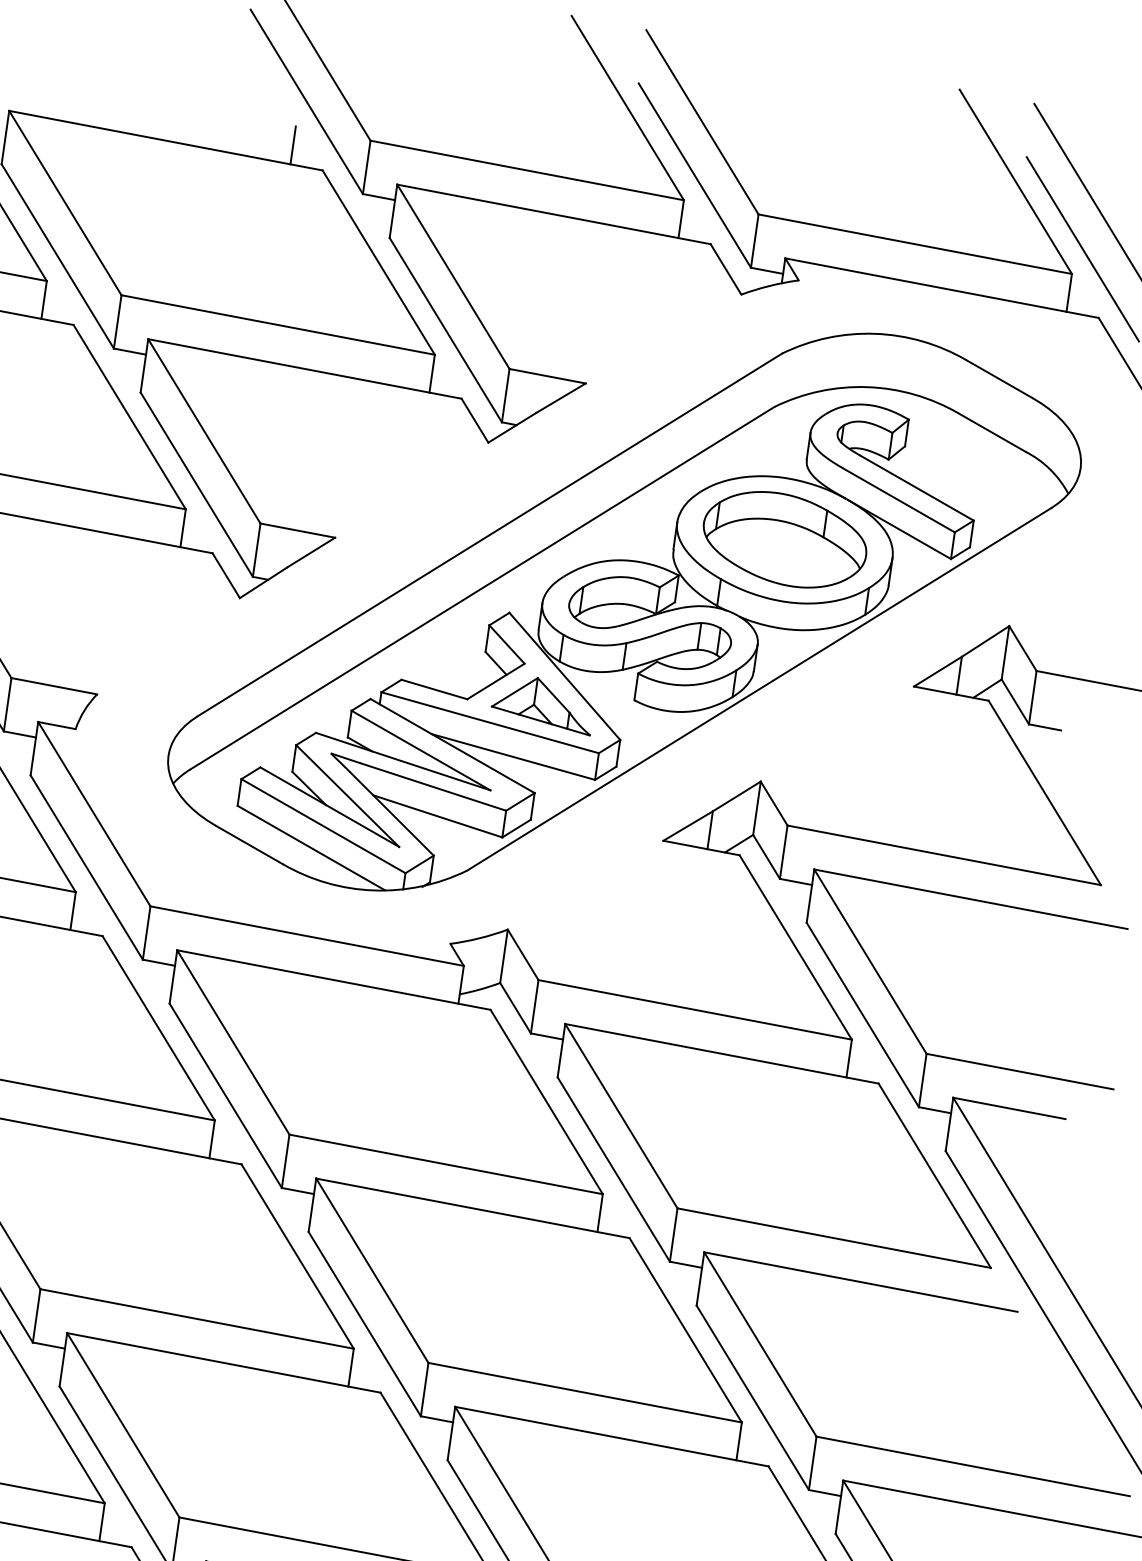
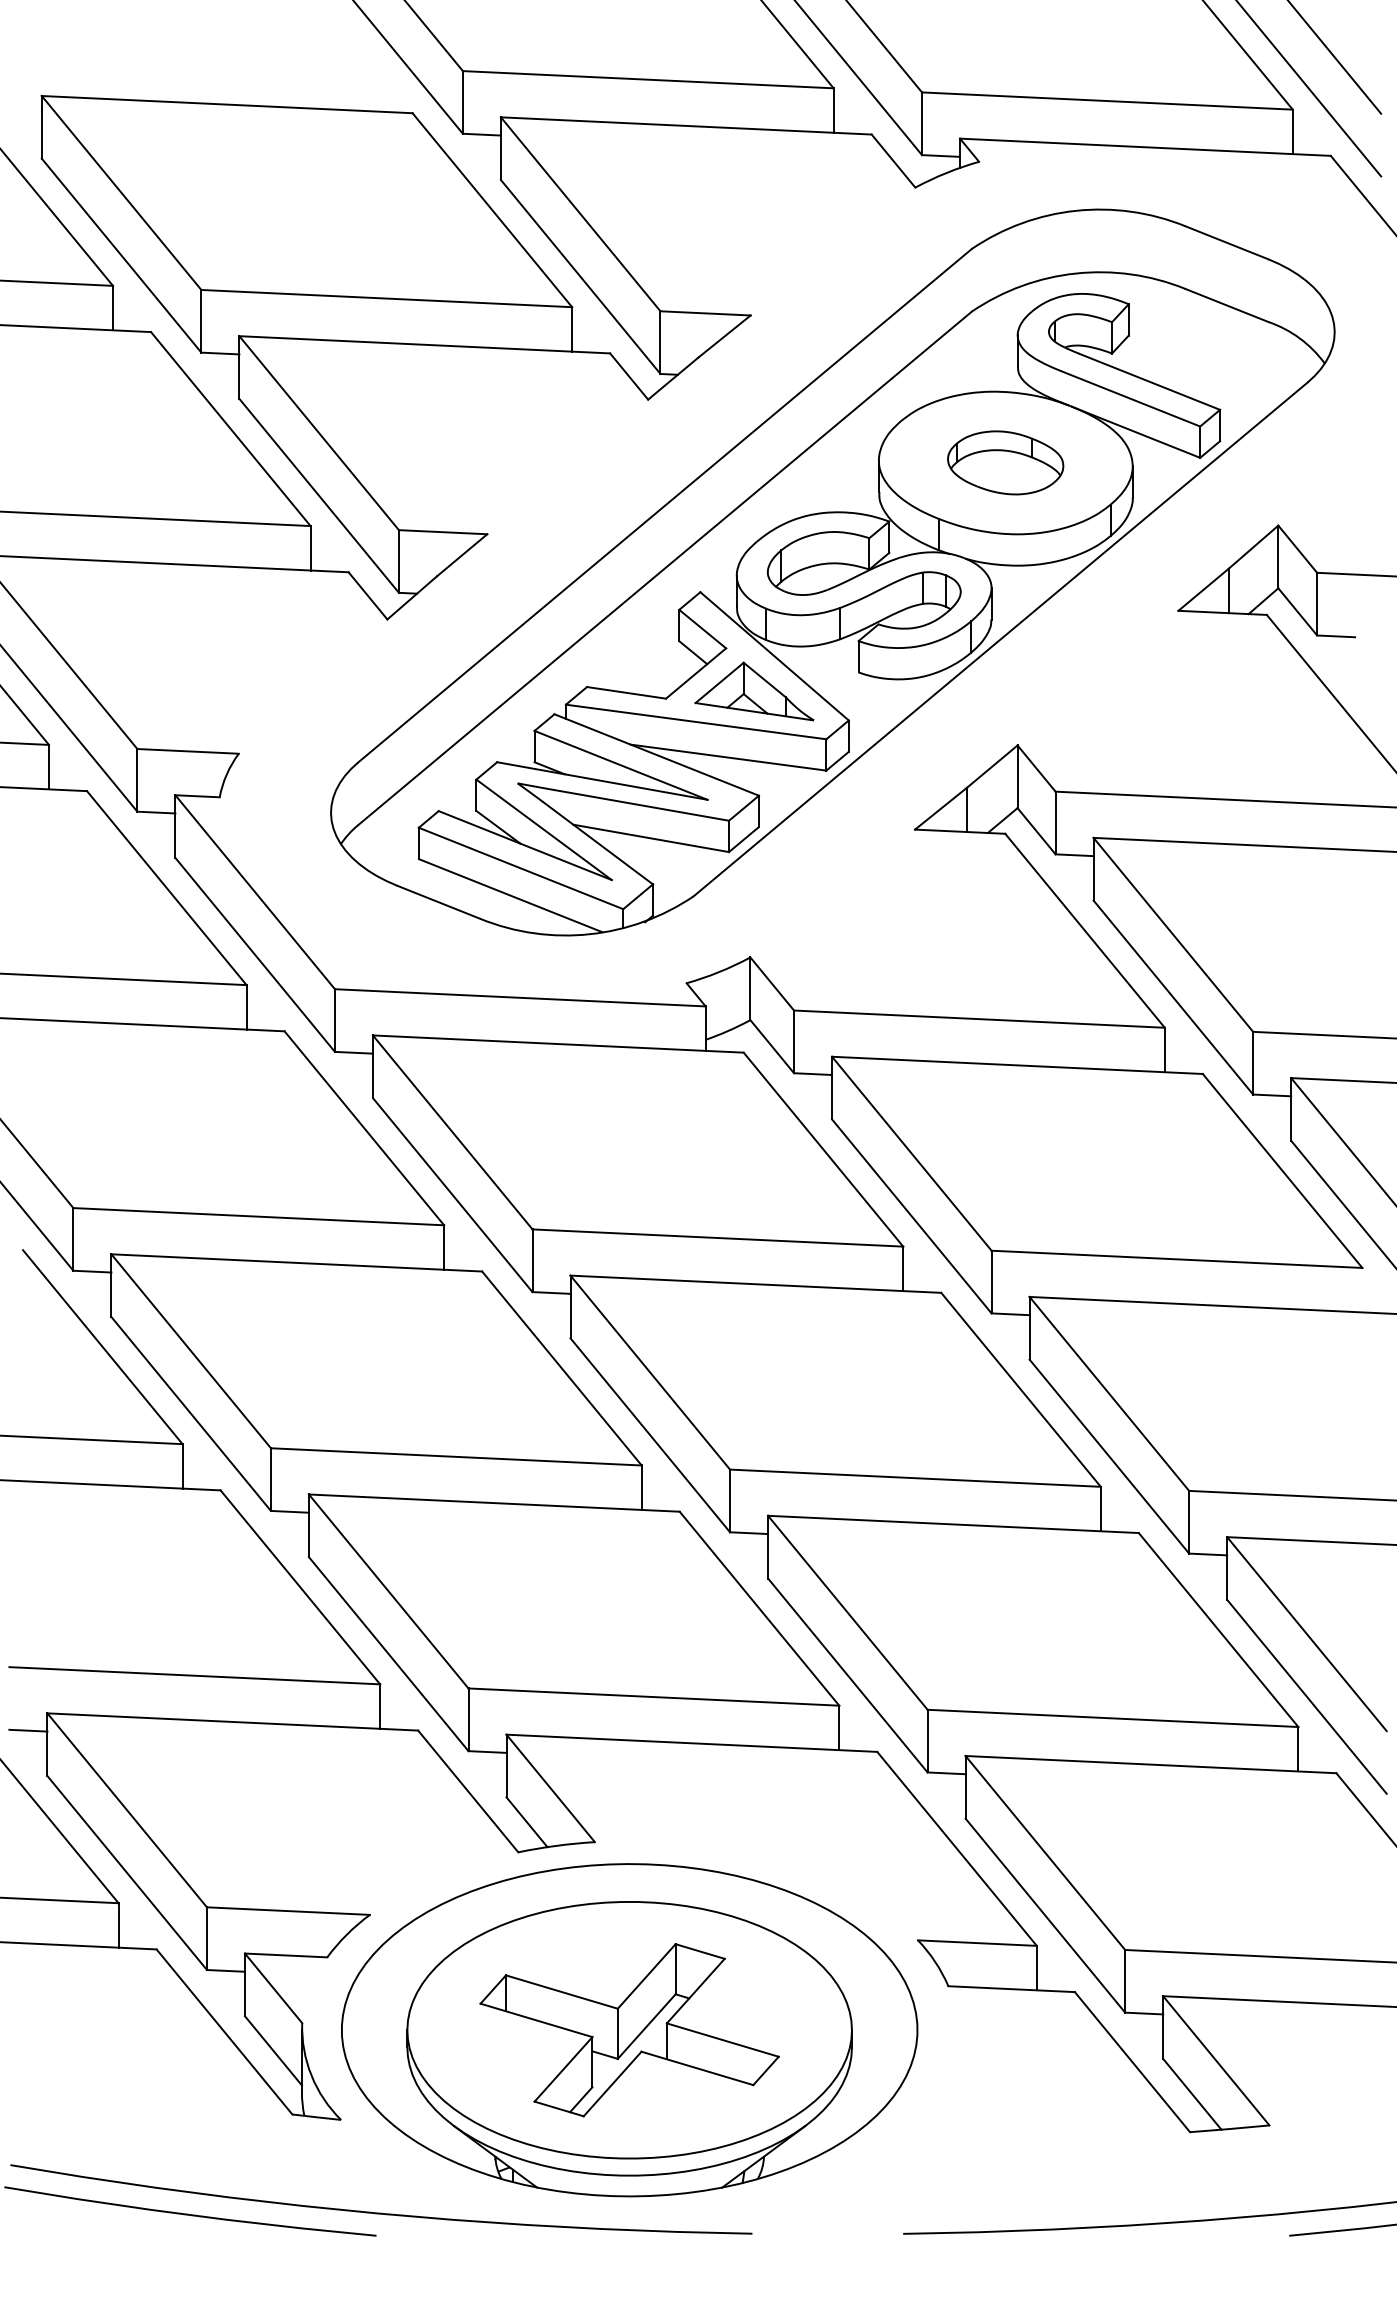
line: (293, 145) -> (374, 89), removed
part: (784, 539) -> (1005, 462), size x0.6

